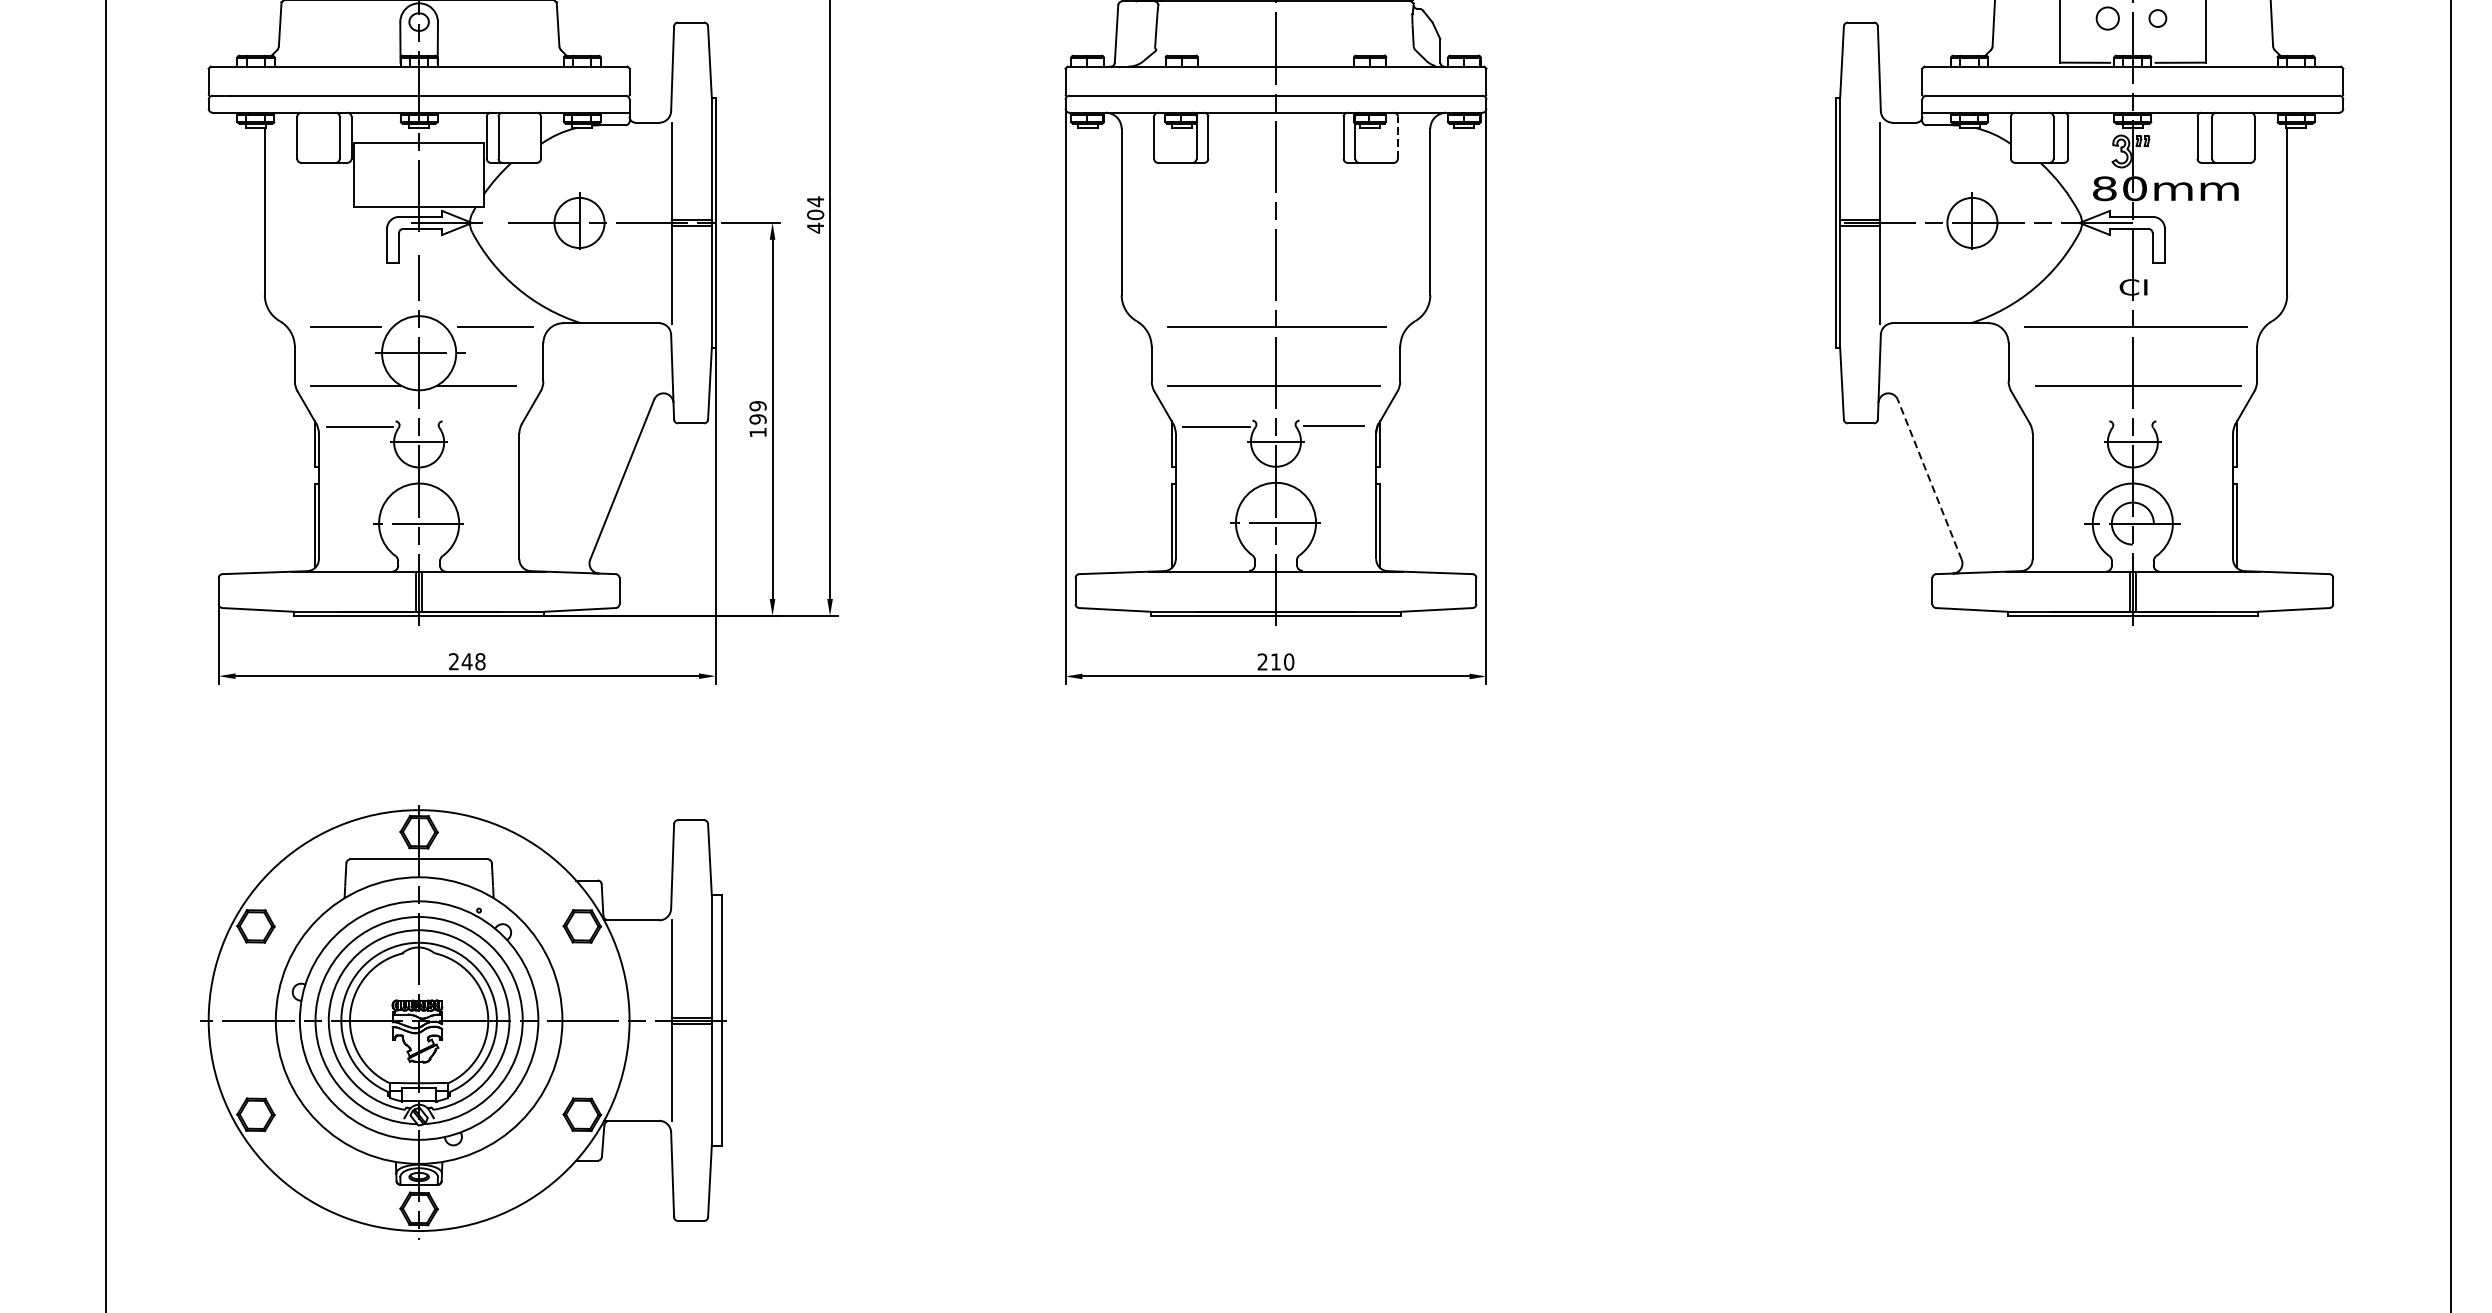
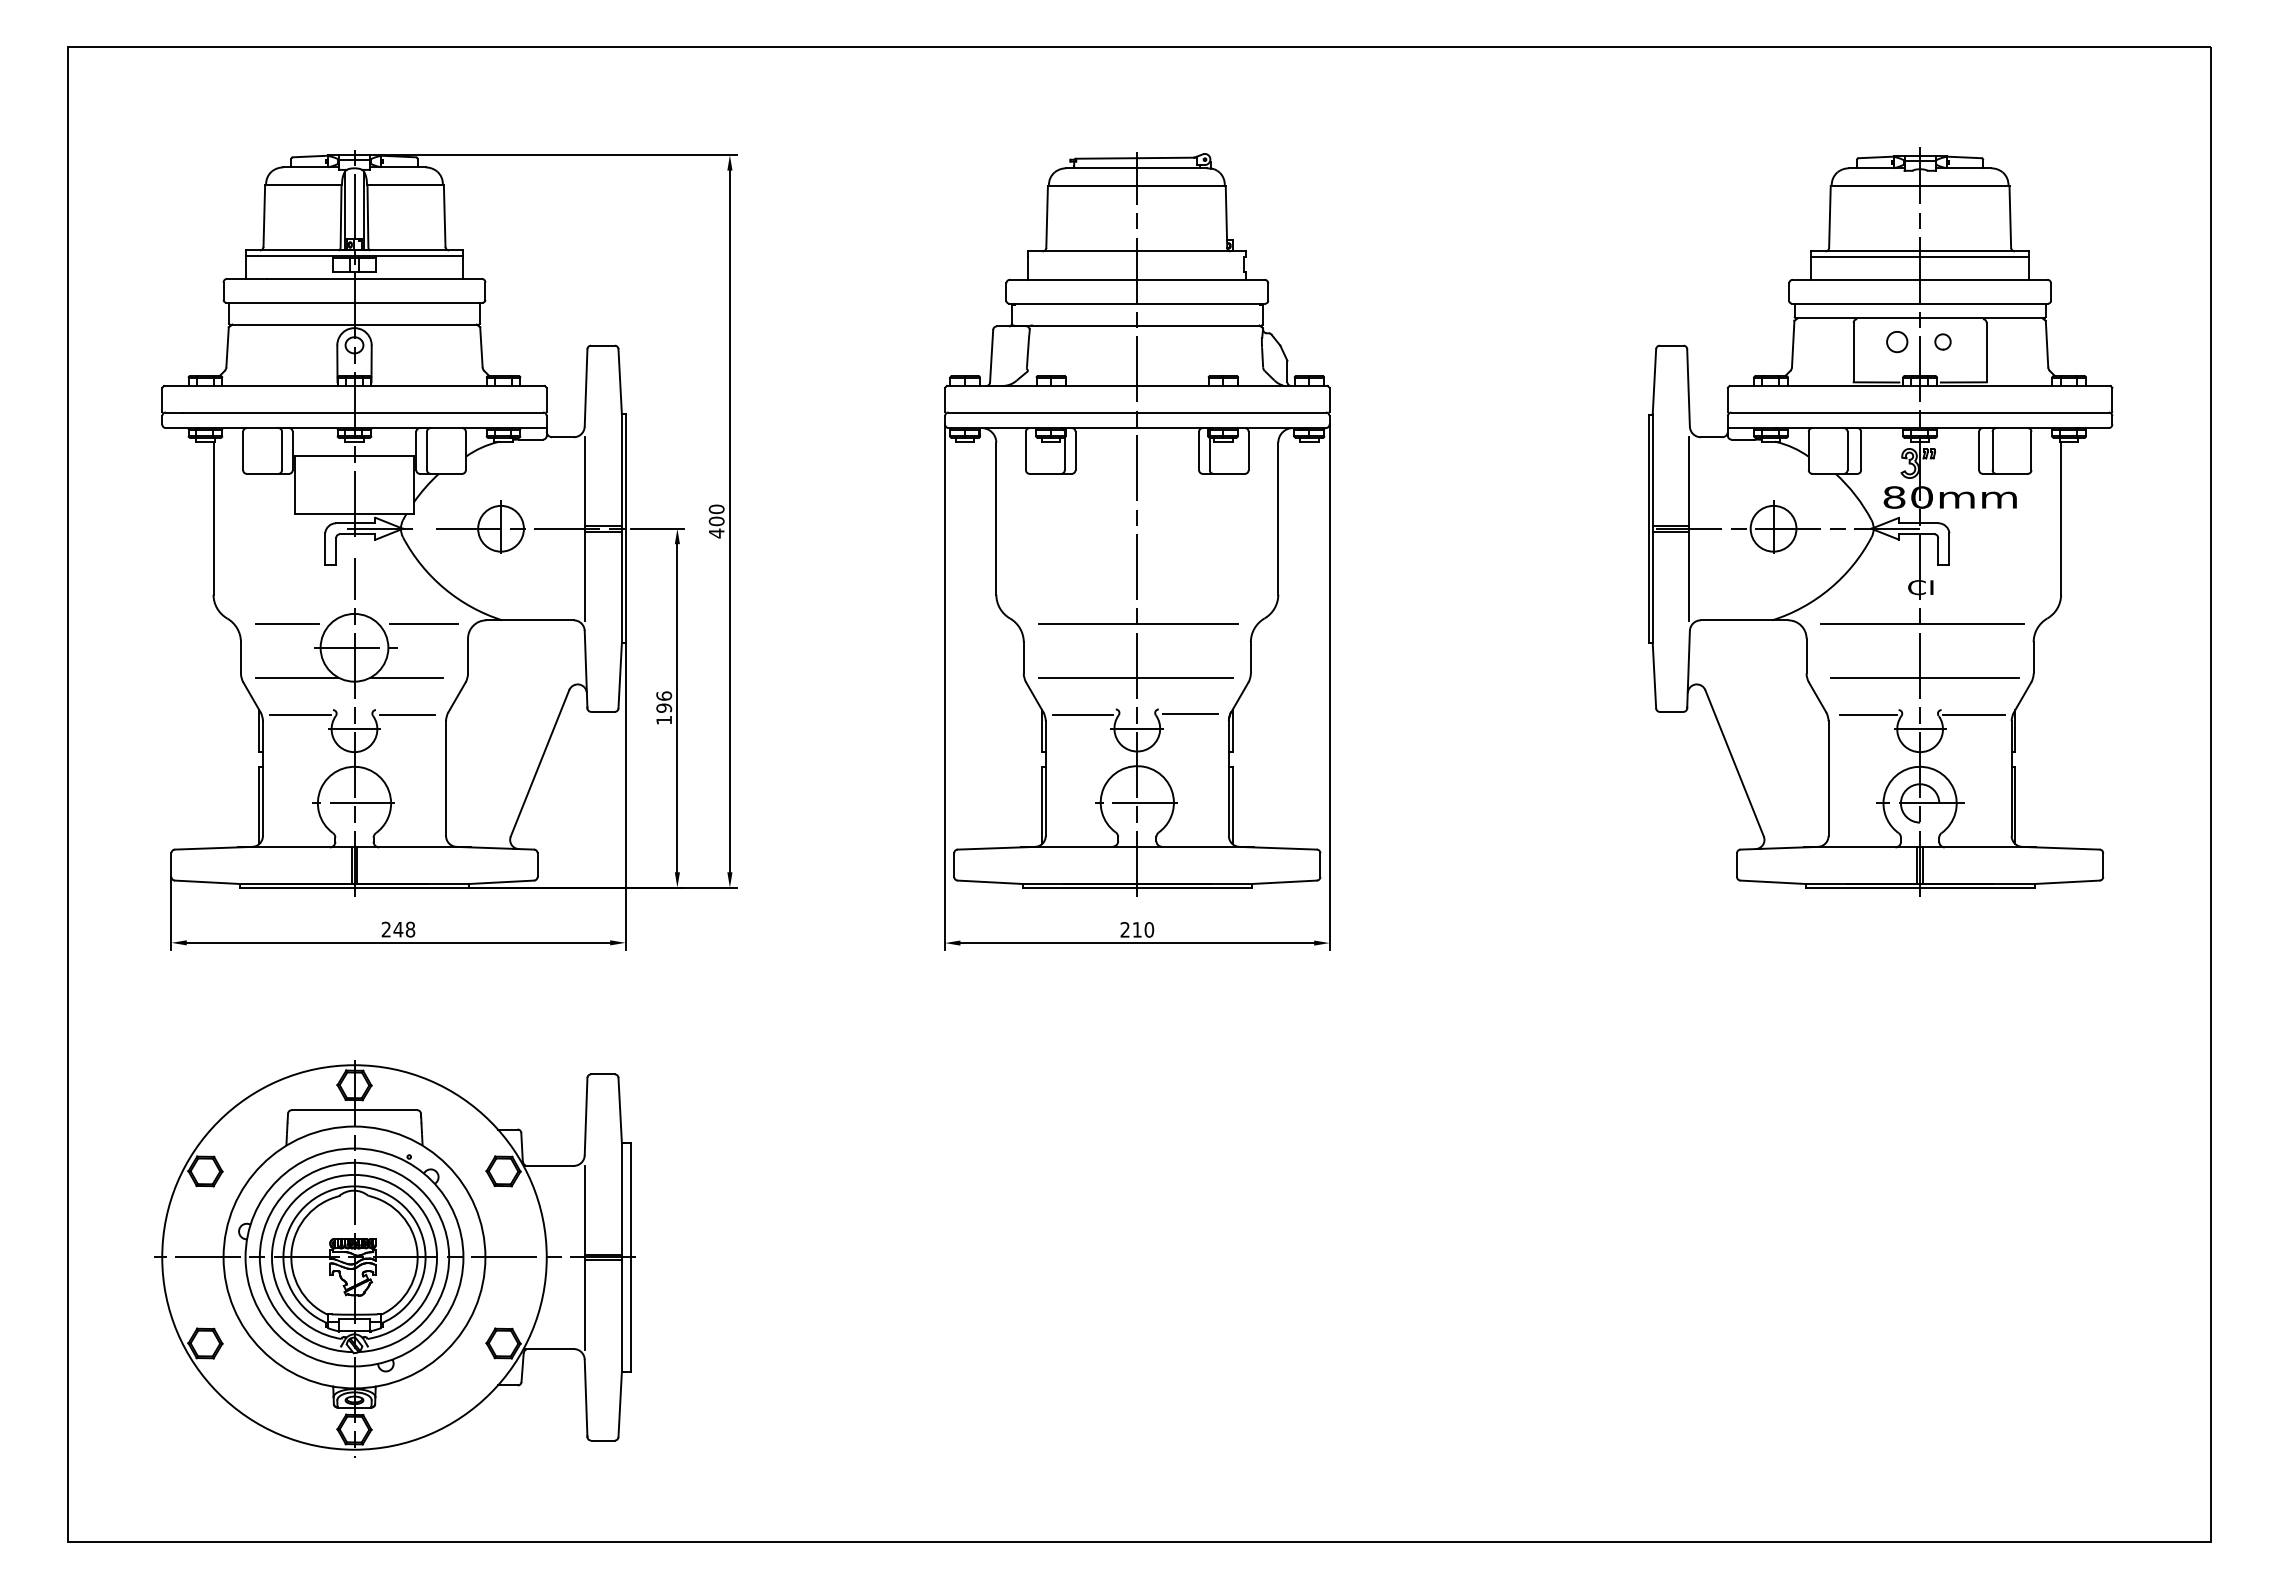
line: (1397, 137) -> (1248, 450), dashed -> solid
text: (815, 201) -> (716, 509), 404 -> 400
text: (758, 405) -> (664, 695), 199 -> 196
line: (476, 426) -> (406, 714), added
line: (2076, 426) -> (1868, 714), added
line: (2191, 426) -> (1973, 714), added
line: (1929, 479) -> (1734, 763), dashed -> solid

